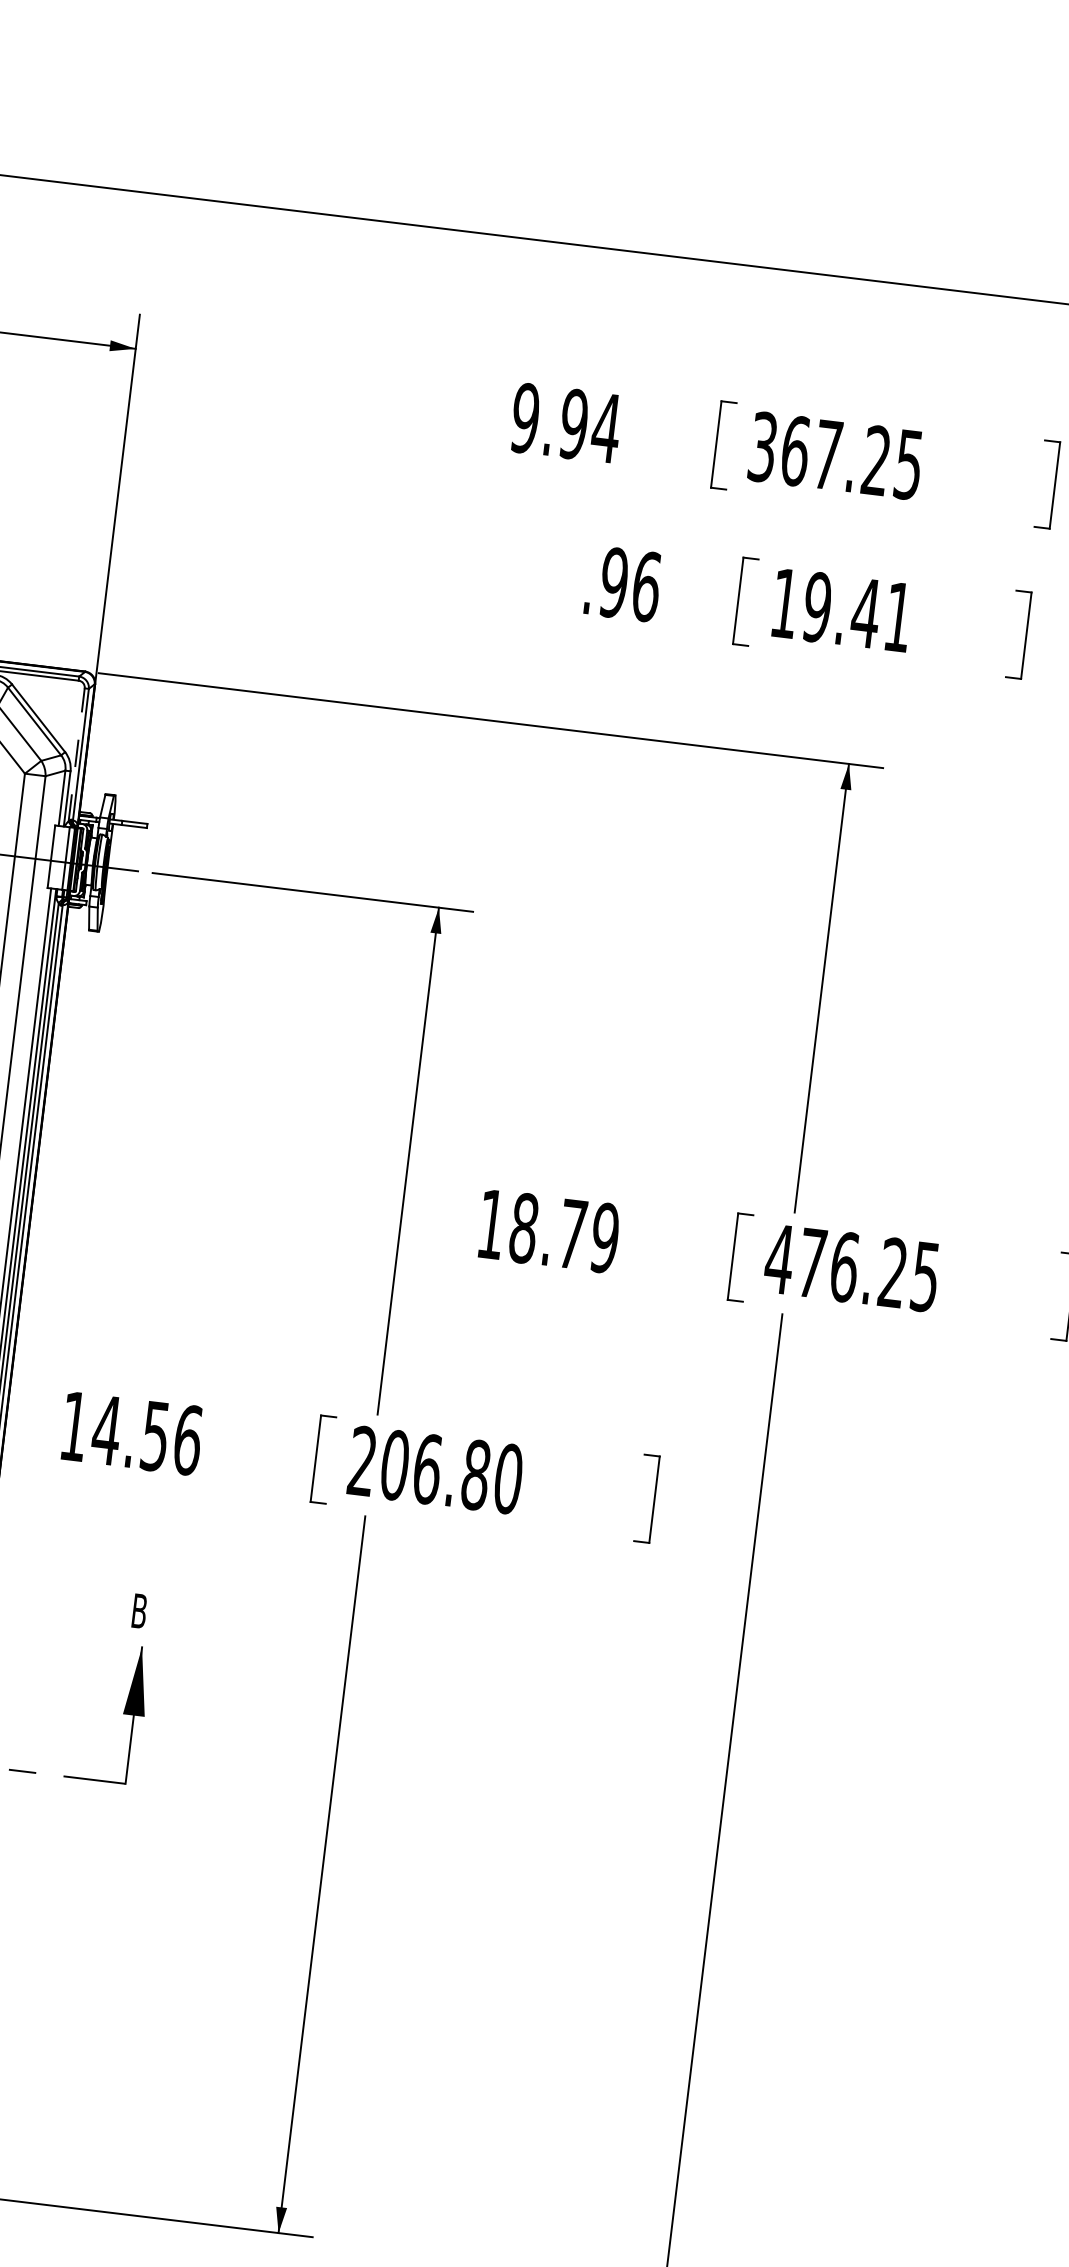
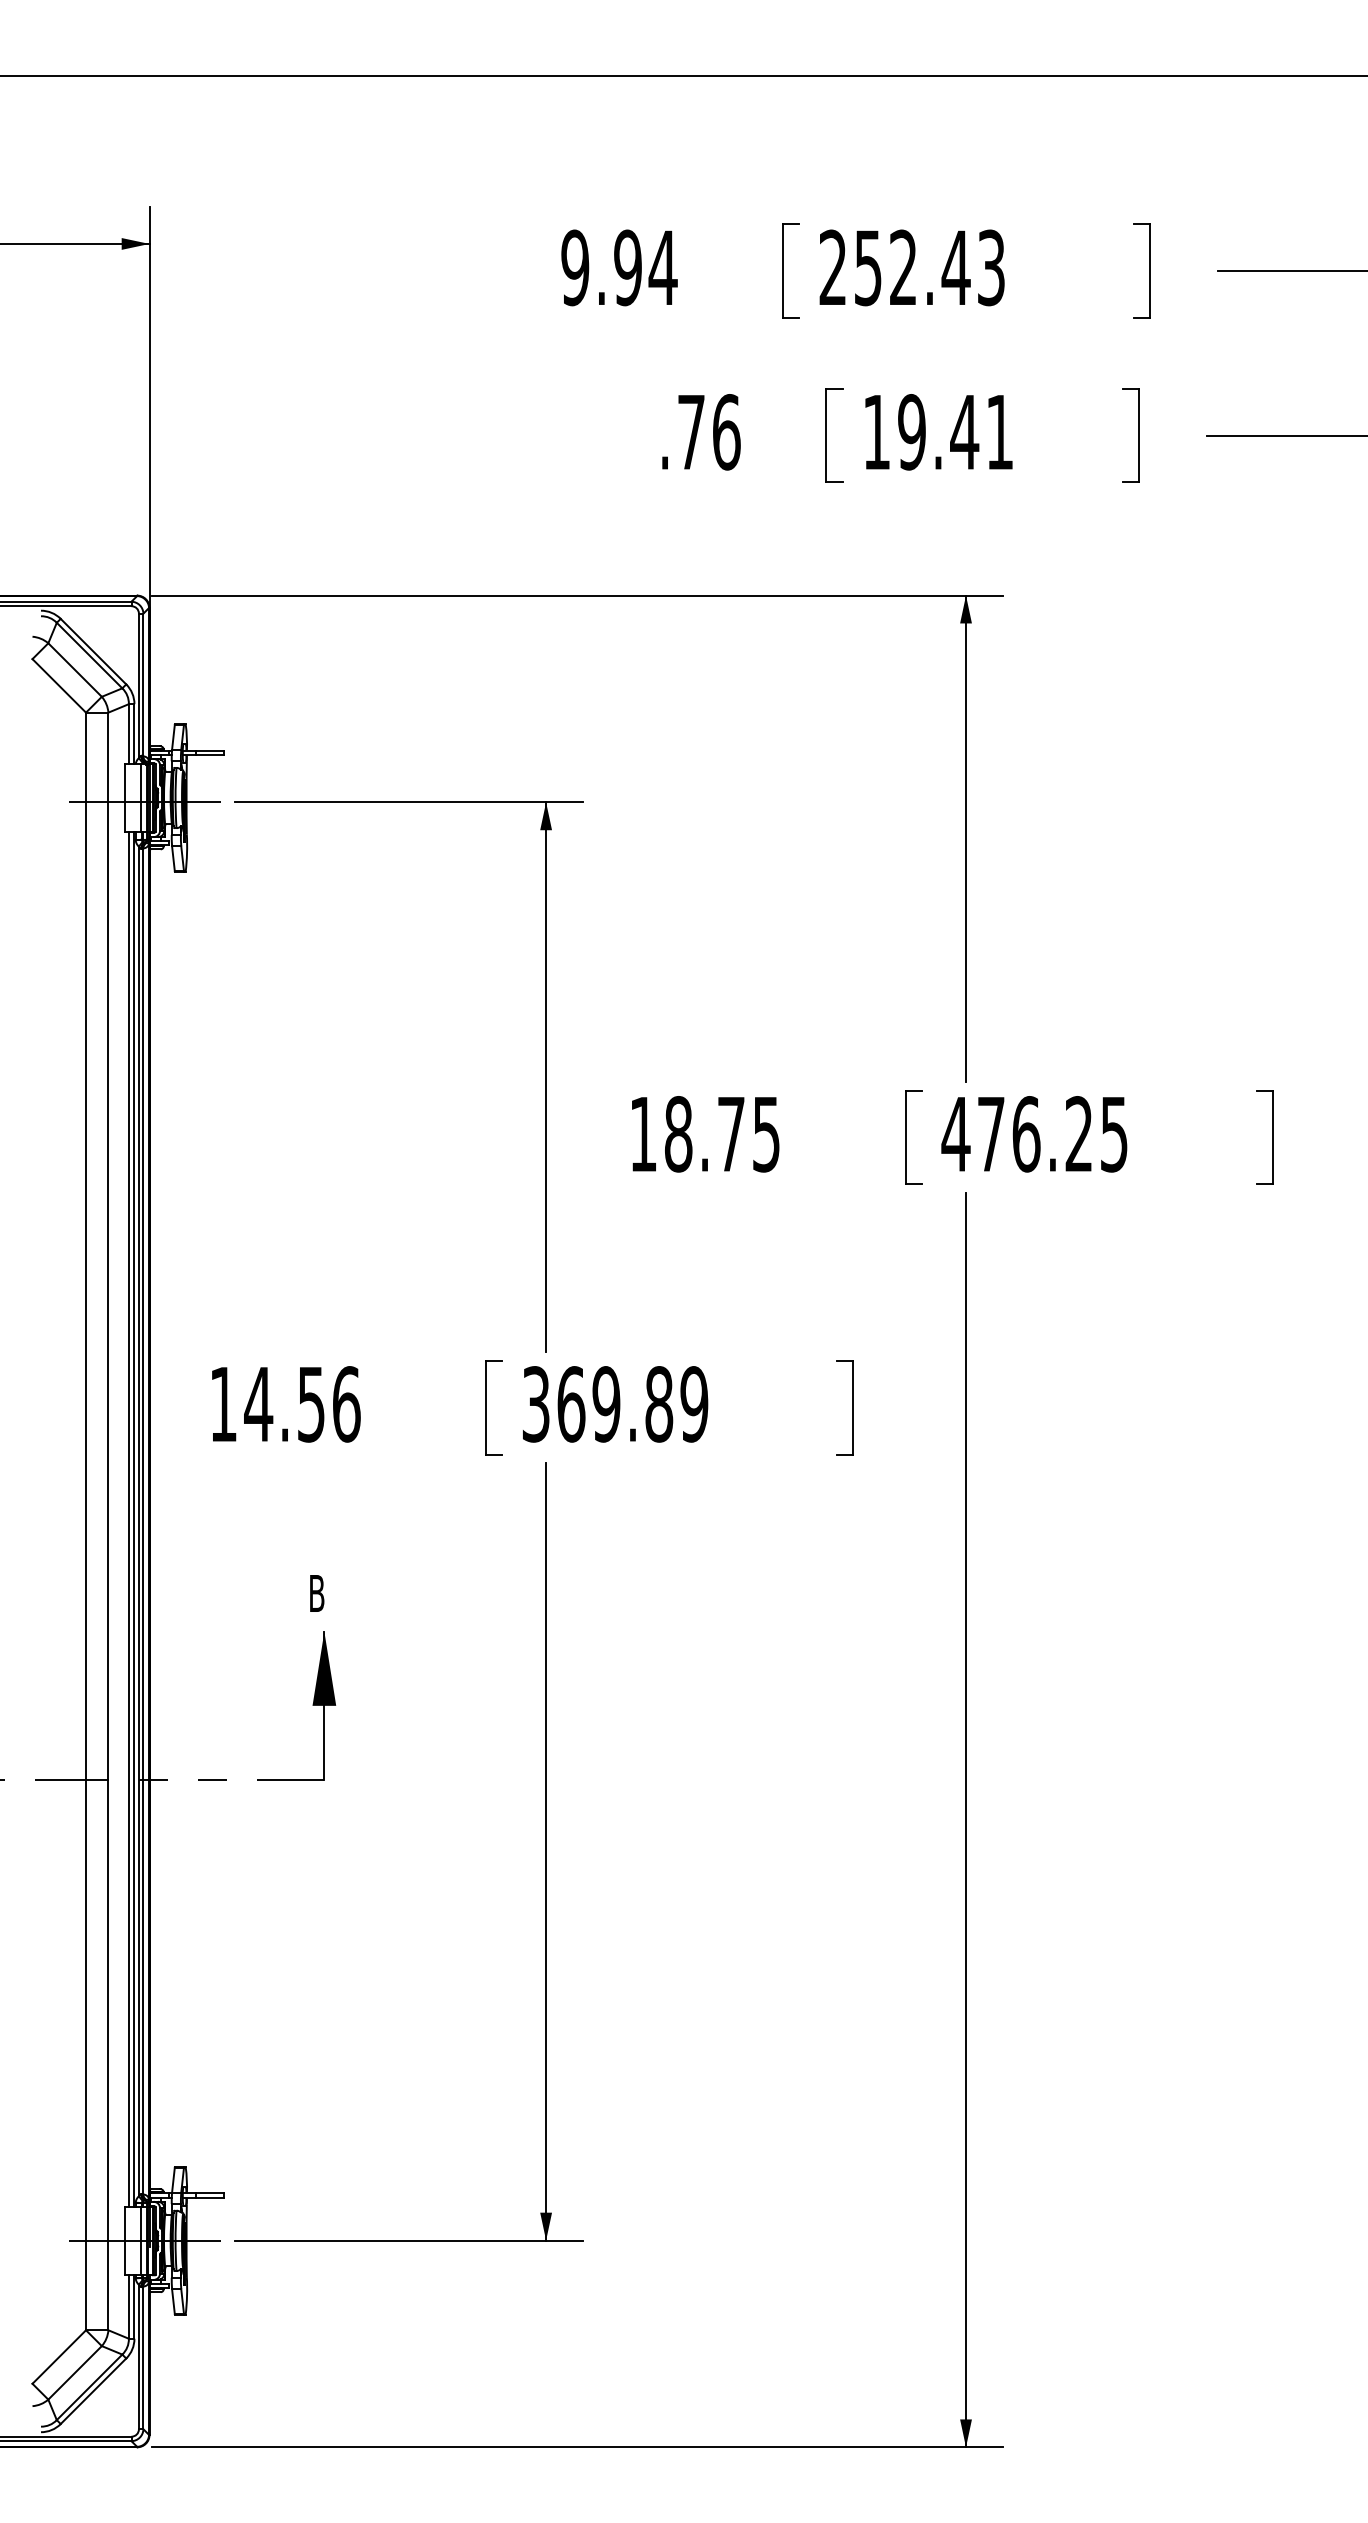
text: (835, 455) -> (911, 267), 367.25 -> 252.43
text: (614, 583) -> (691, 432), .96 -> .76
line: (76, 754) -> (138, 685), dashed -> solid
text: (605, 1238) -> (766, 1134), 18.79 -> 18.75
text: (435, 1470) -> (615, 1404), 206.80 -> 369.89

